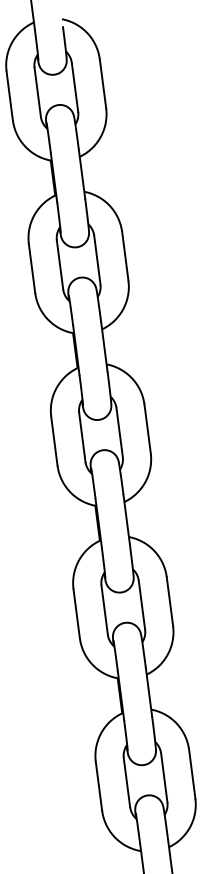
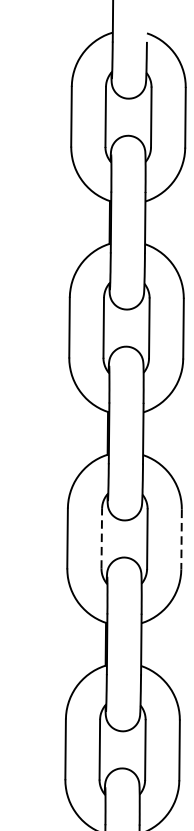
line: (147, 429) -> (181, 540), solid -> dashed
line: (82, 437) -> (101, 538), solid -> dashed

